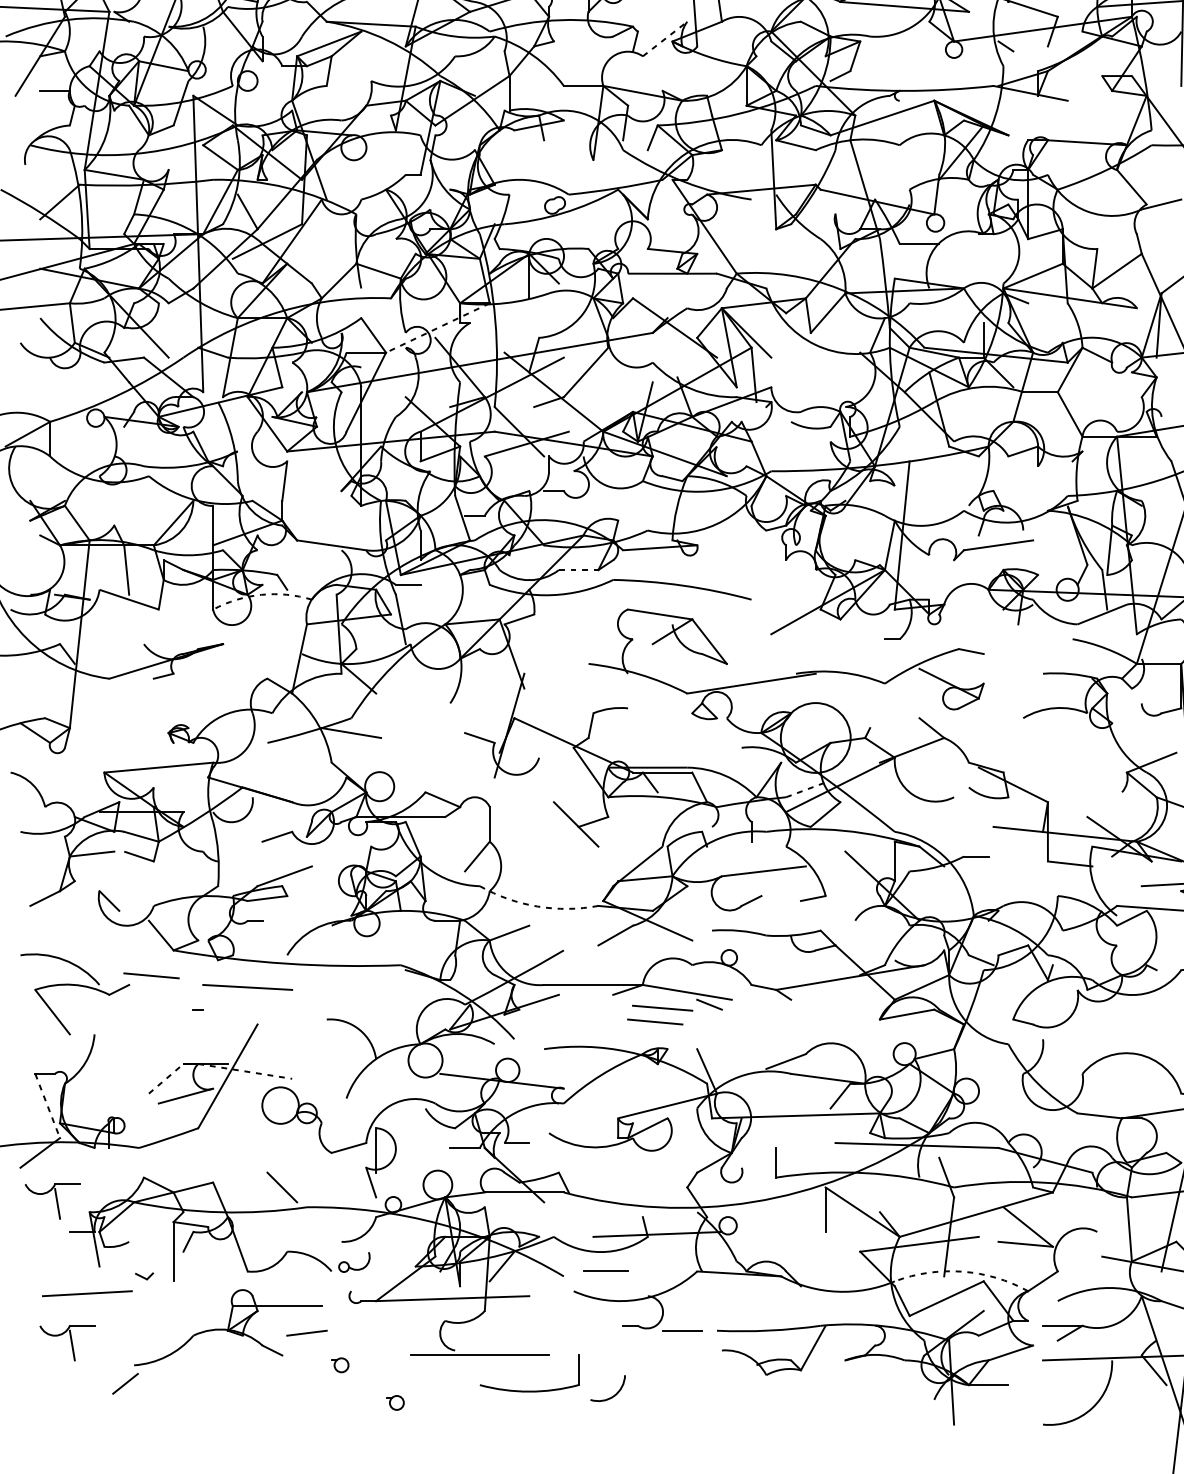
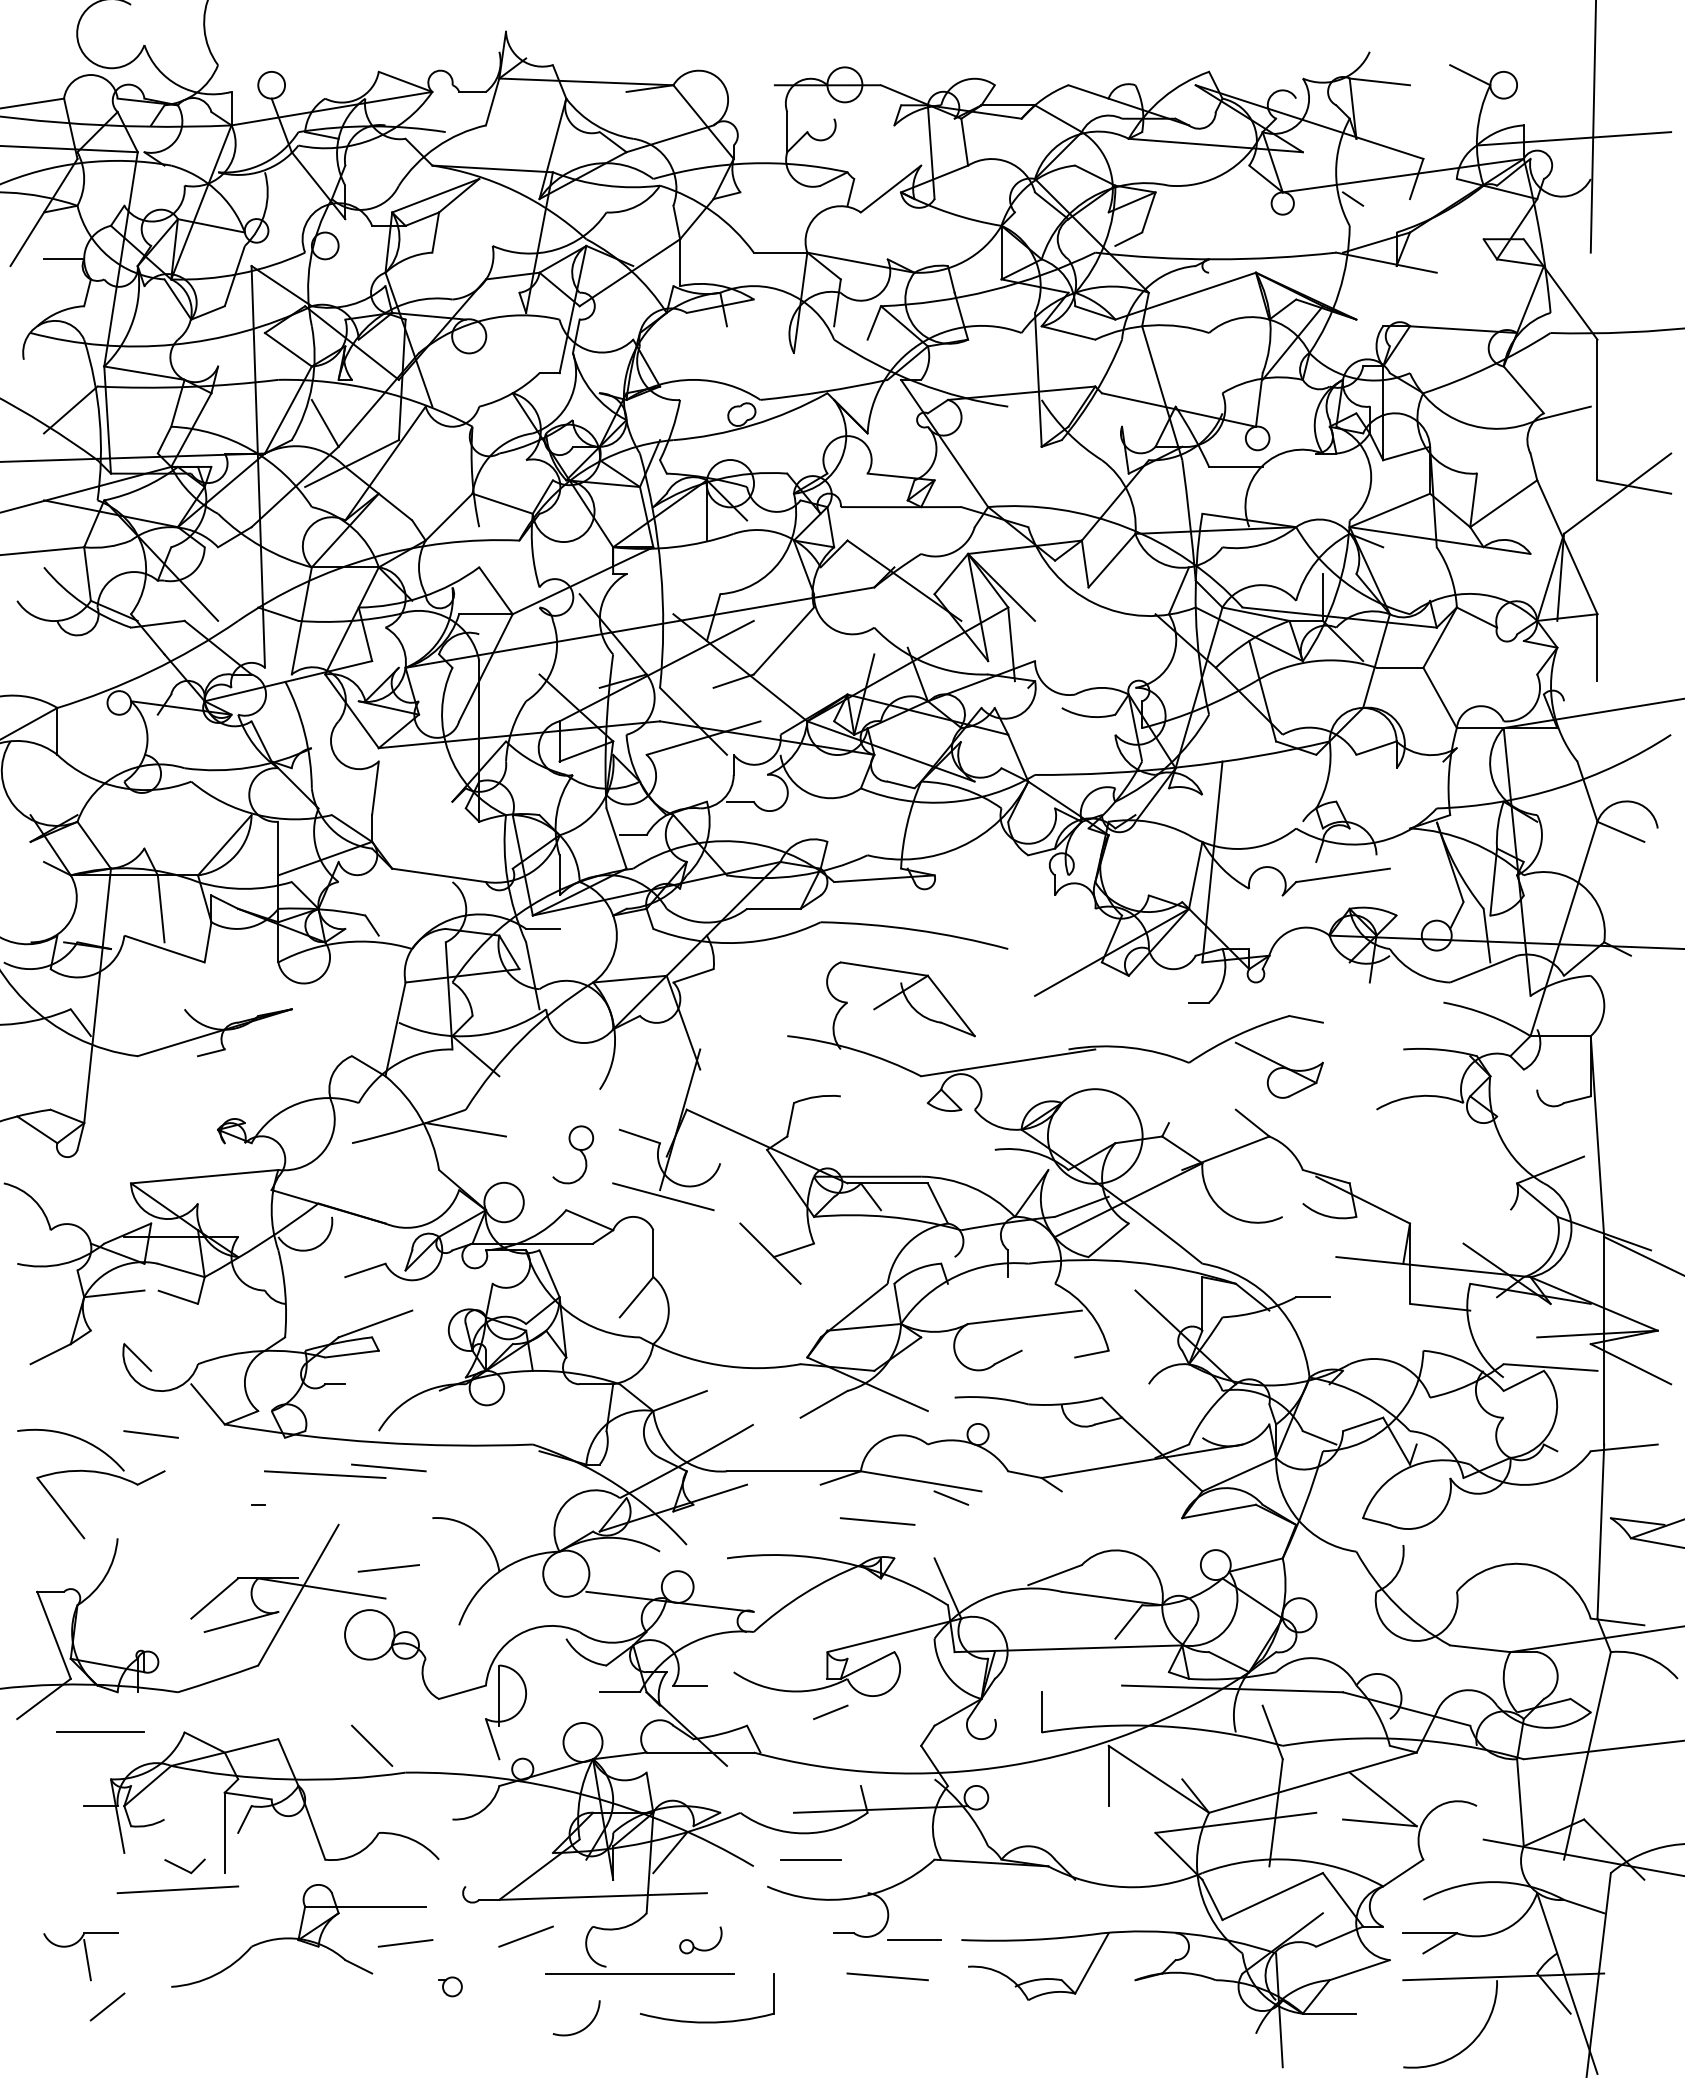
line: (665, 38) -> (891, 188), dashed -> solid
line: (438, 327) -> (583, 580), dashed -> solid
line: (578, 569) -> (773, 908), dashed -> solid
arc: (261, 594) -> (344, 942), dashed -> solid
part: (430, 751) -> (573, 1154), added
line: (497, 782) -> (663, 1196), added
line: (805, 789) -> (1081, 1206), dashed -> solid
arc: (537, 906) -> (717, 1364), dashed -> solid
line: (118, 957) -> (150, 1434), added
line: (151, 975) -> (388, 1467), moved
line: (662, 1007) -> (887, 1976), moved
line: (294, 1056) -> (388, 1568), added
line: (245, 1071) -> (322, 1588), dashed -> solid
line: (166, 1078) -> (214, 1598), dashed -> solid
line: (47, 1106) -> (54, 1635), dashed -> solid
line: (620, 1162) -> (830, 1712), added
line: (81, 1177) -> (100, 1732), added
part: (52, 1201) -> (60, 1764), removed
part: (348, 1263) -> (693, 1942), moved
arc: (962, 1271) -> (1294, 1859), dashed -> solid
part: (143, 1276) -> (184, 1866), size x1.67
line: (87, 1293) -> (177, 1889), moved
line: (395, 1328) -> (525, 1936), added
line: (125, 1383) -> (107, 2006), moved
arc: (613, 1395) -> (584, 2027), moved
part: (395, 1402) -> (525, 2037), removed

